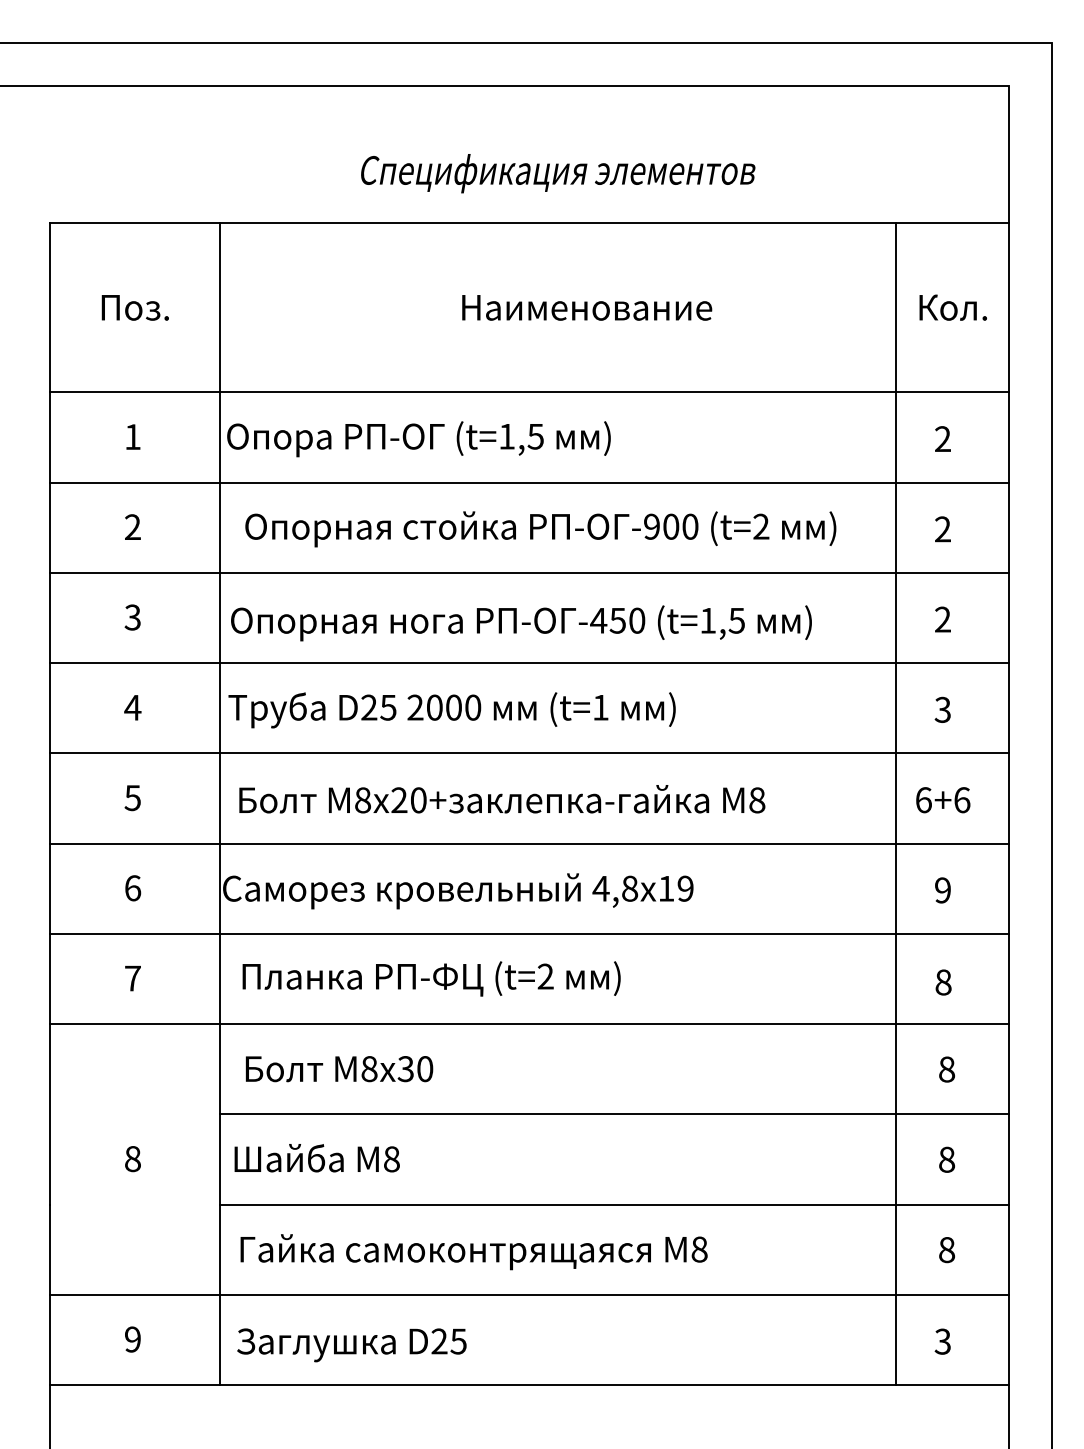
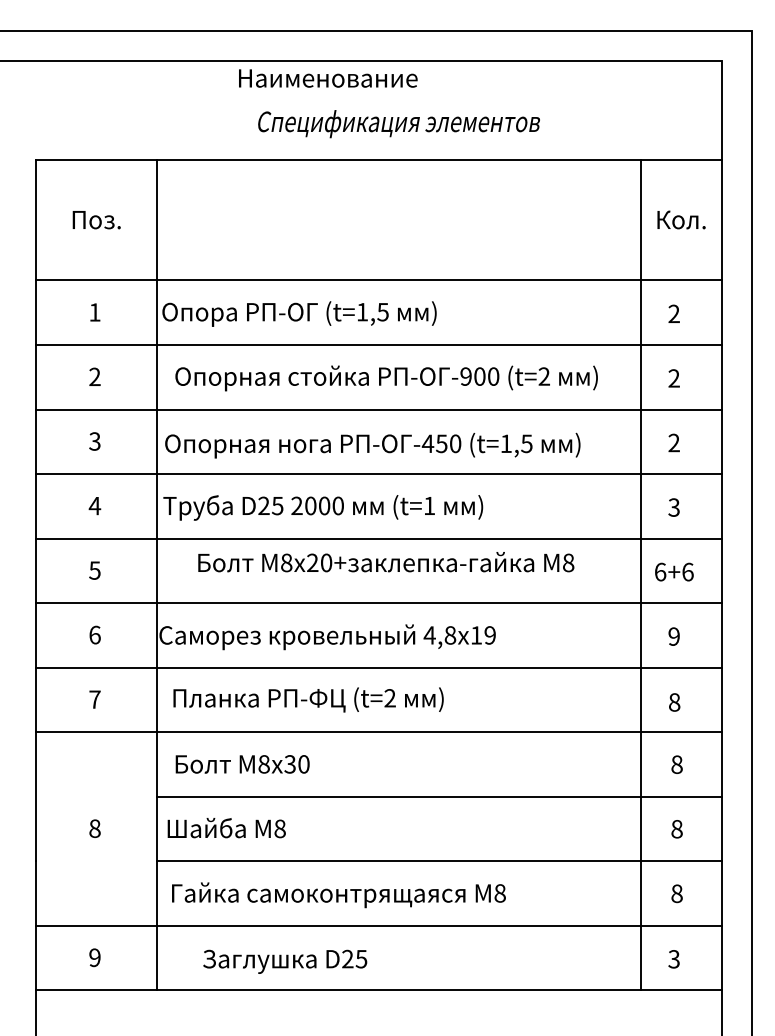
text: (587, 307) -> (328, 78), moved
text: (502, 799) -> (386, 562), moved
text: (351, 1345) -> (284, 962), moved

